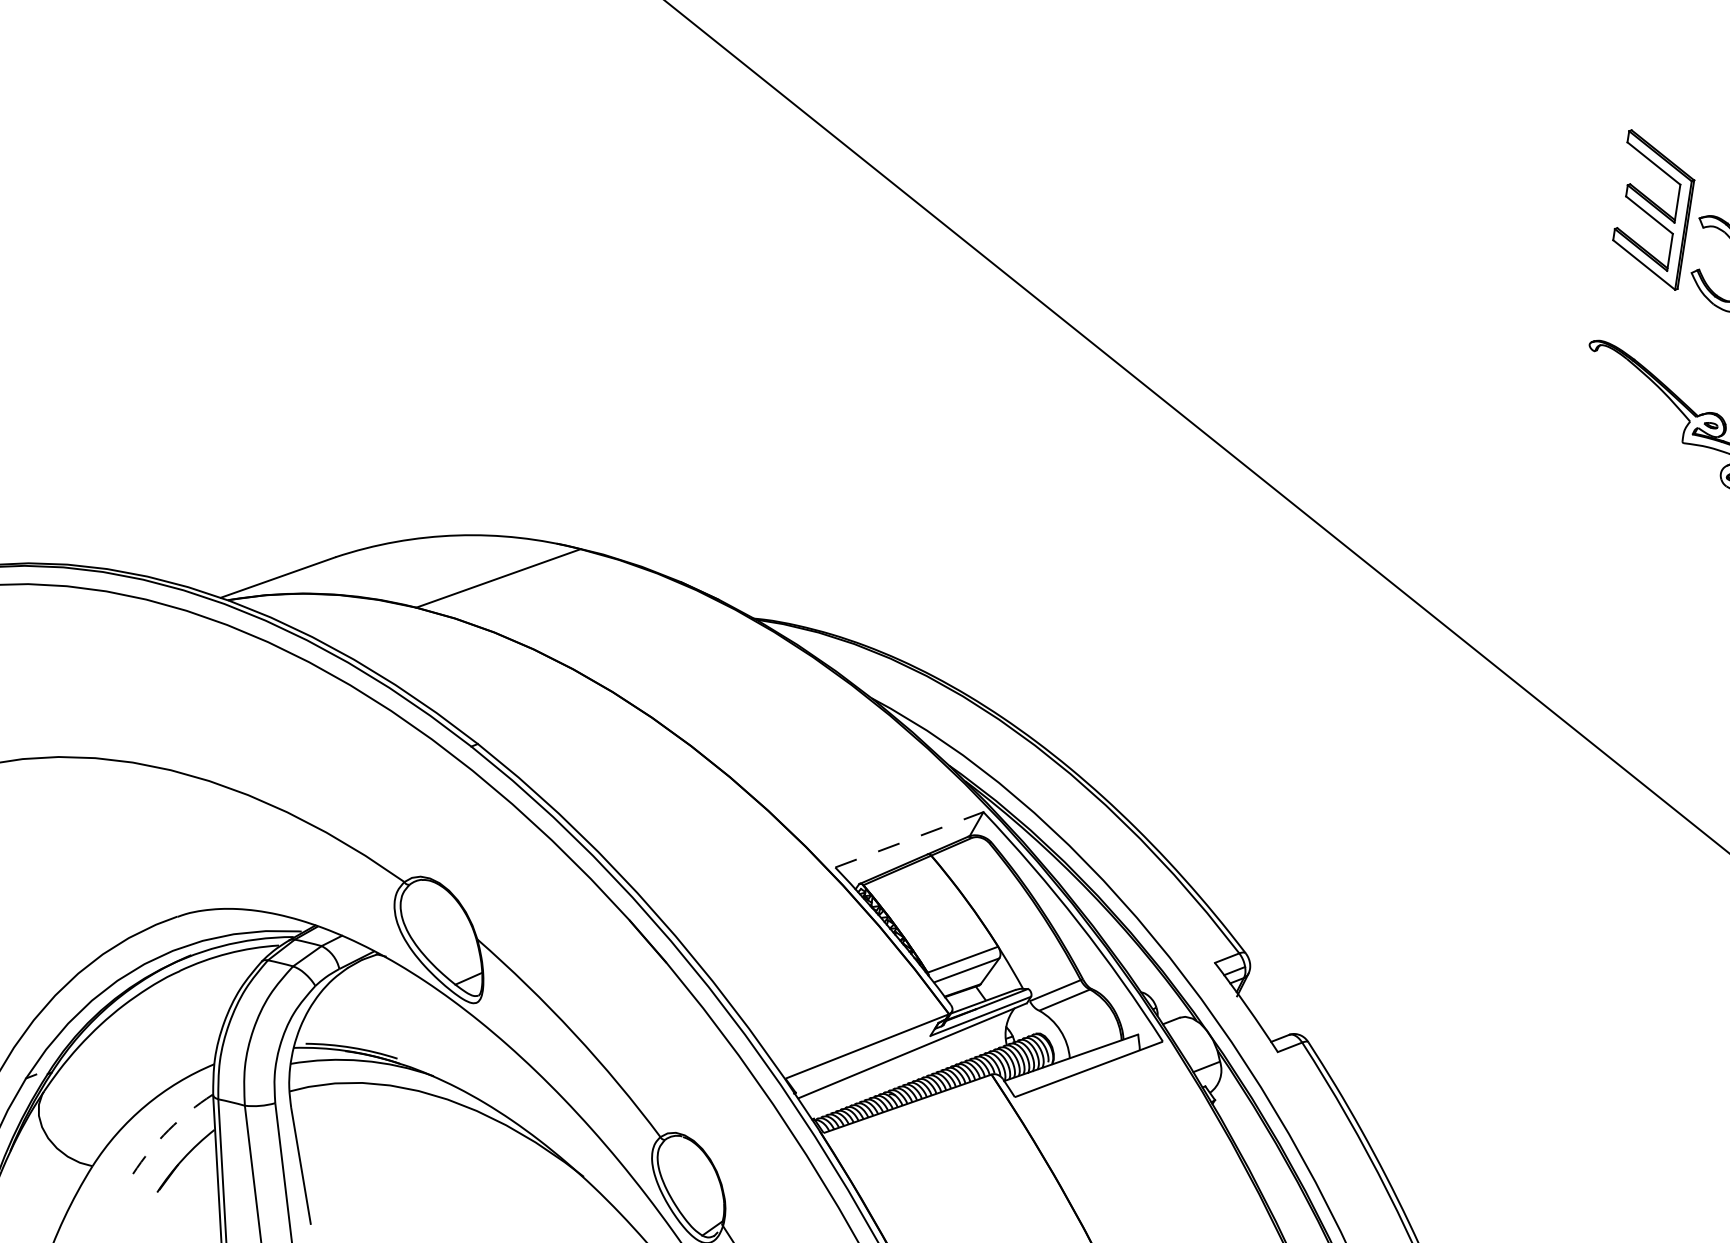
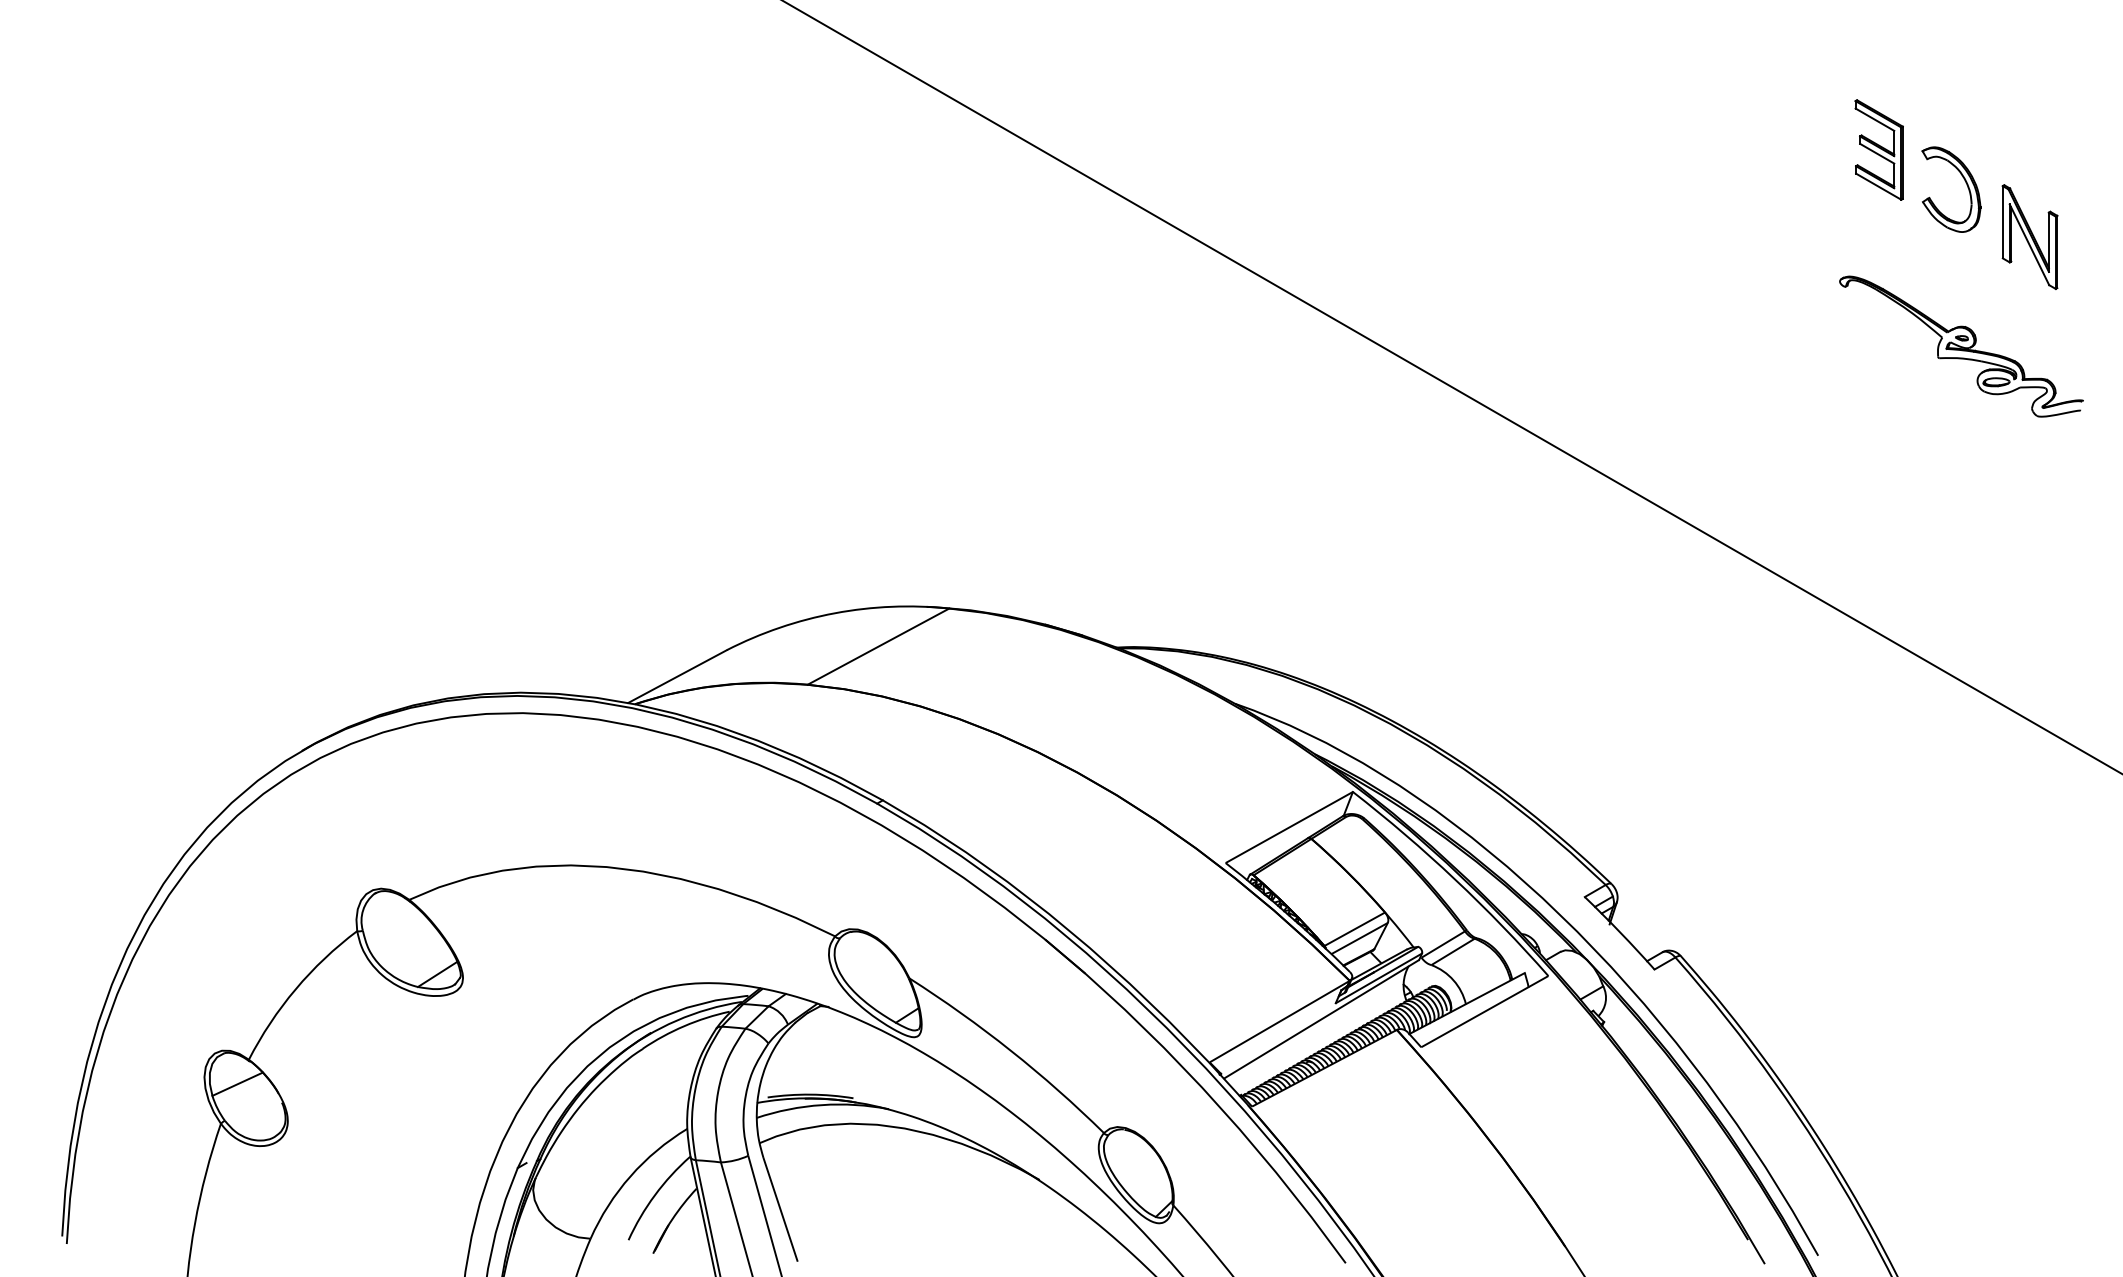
part: (1652, 209) -> (1878, 149), size x0.71
line: (909, 839) -> (1289, 827), dashed -> solid
arc: (168, 1130) -> (654, 1195), dashed -> solid

